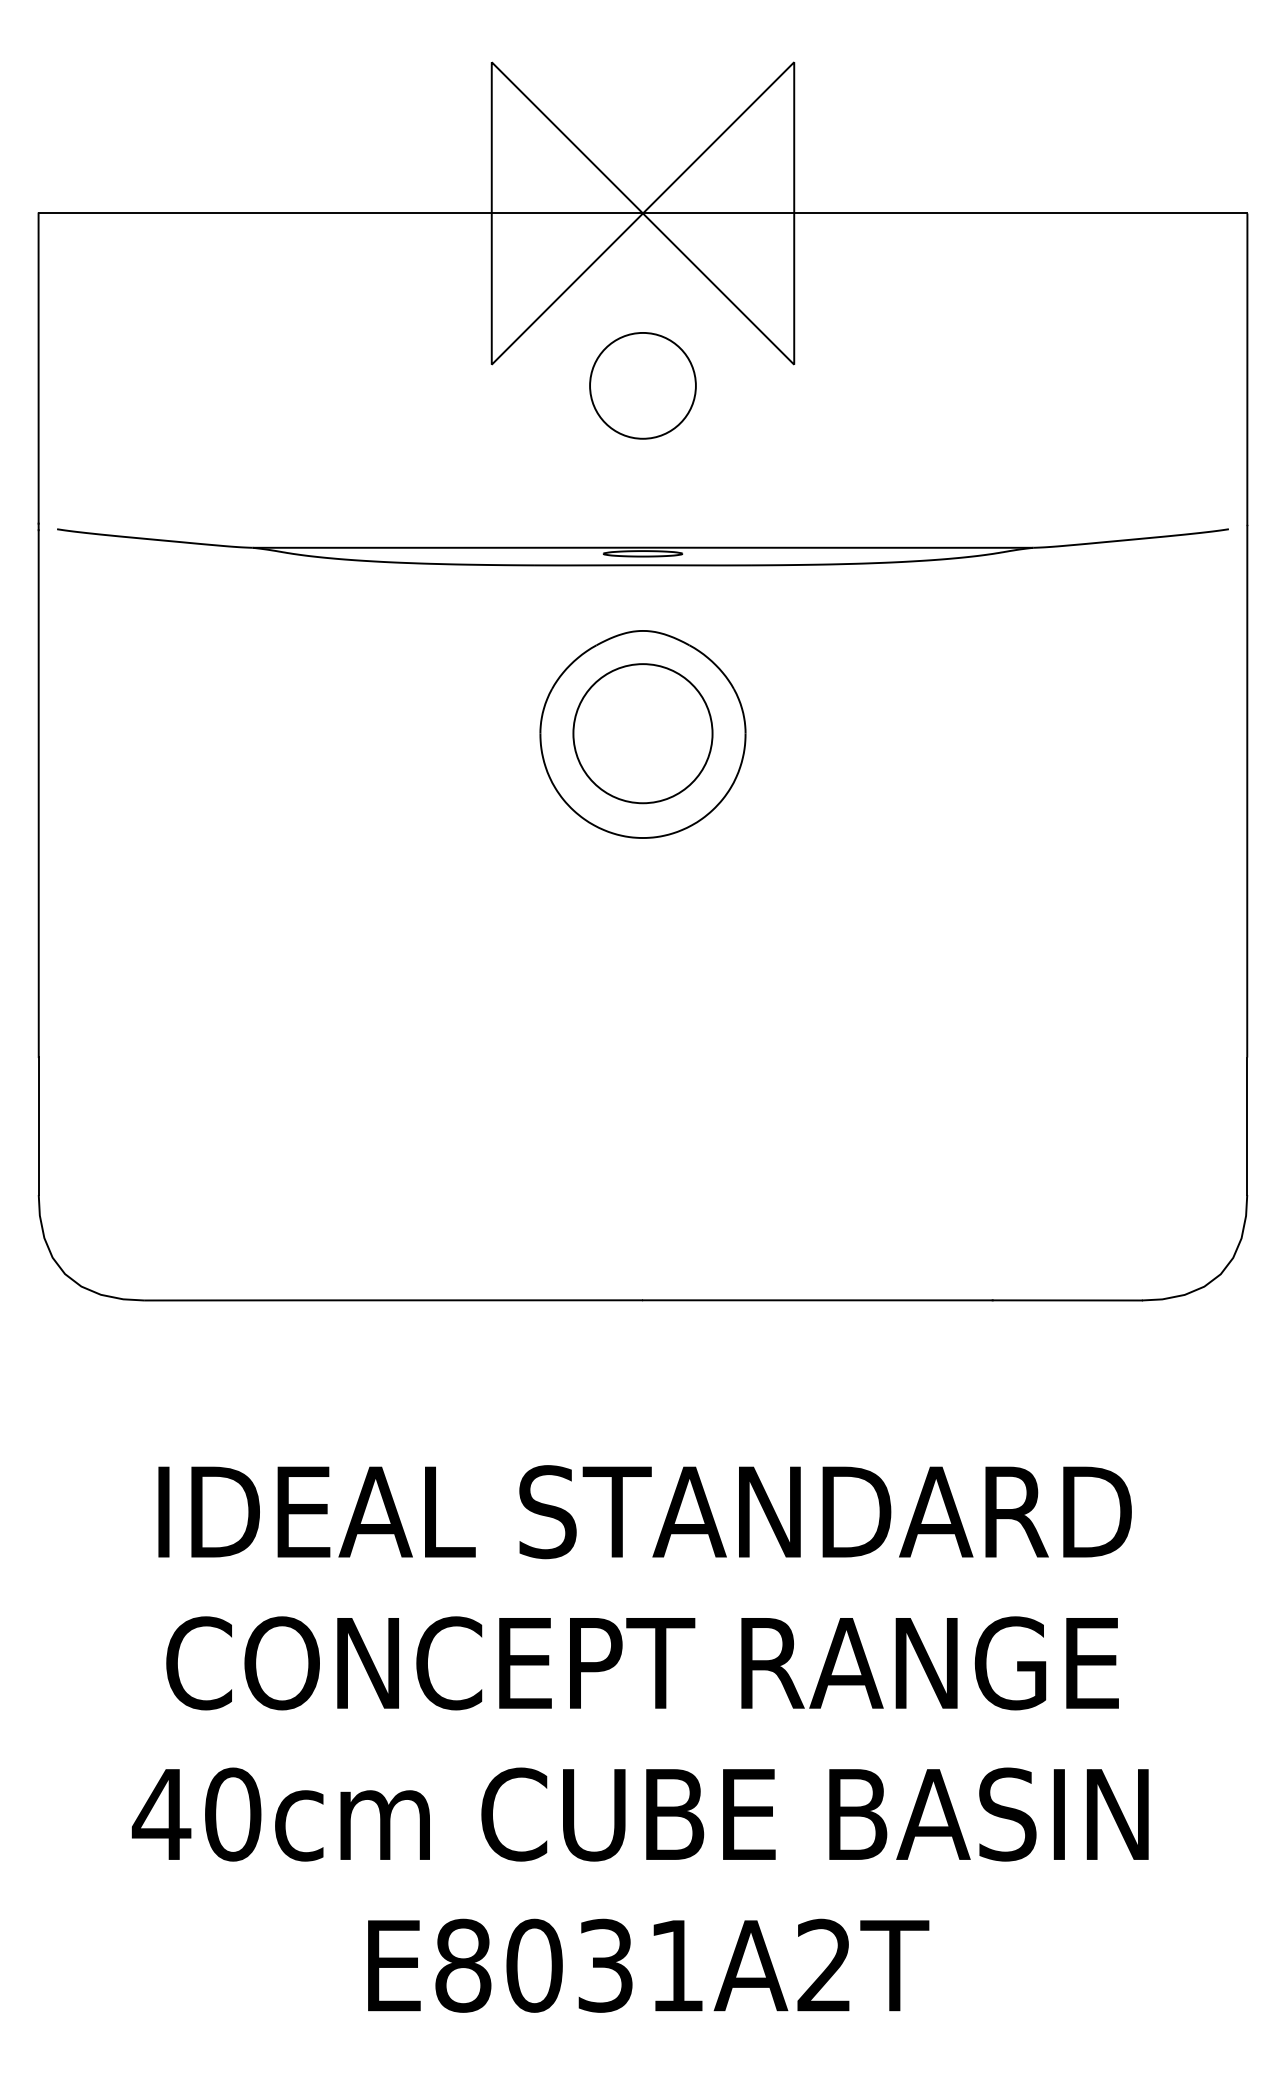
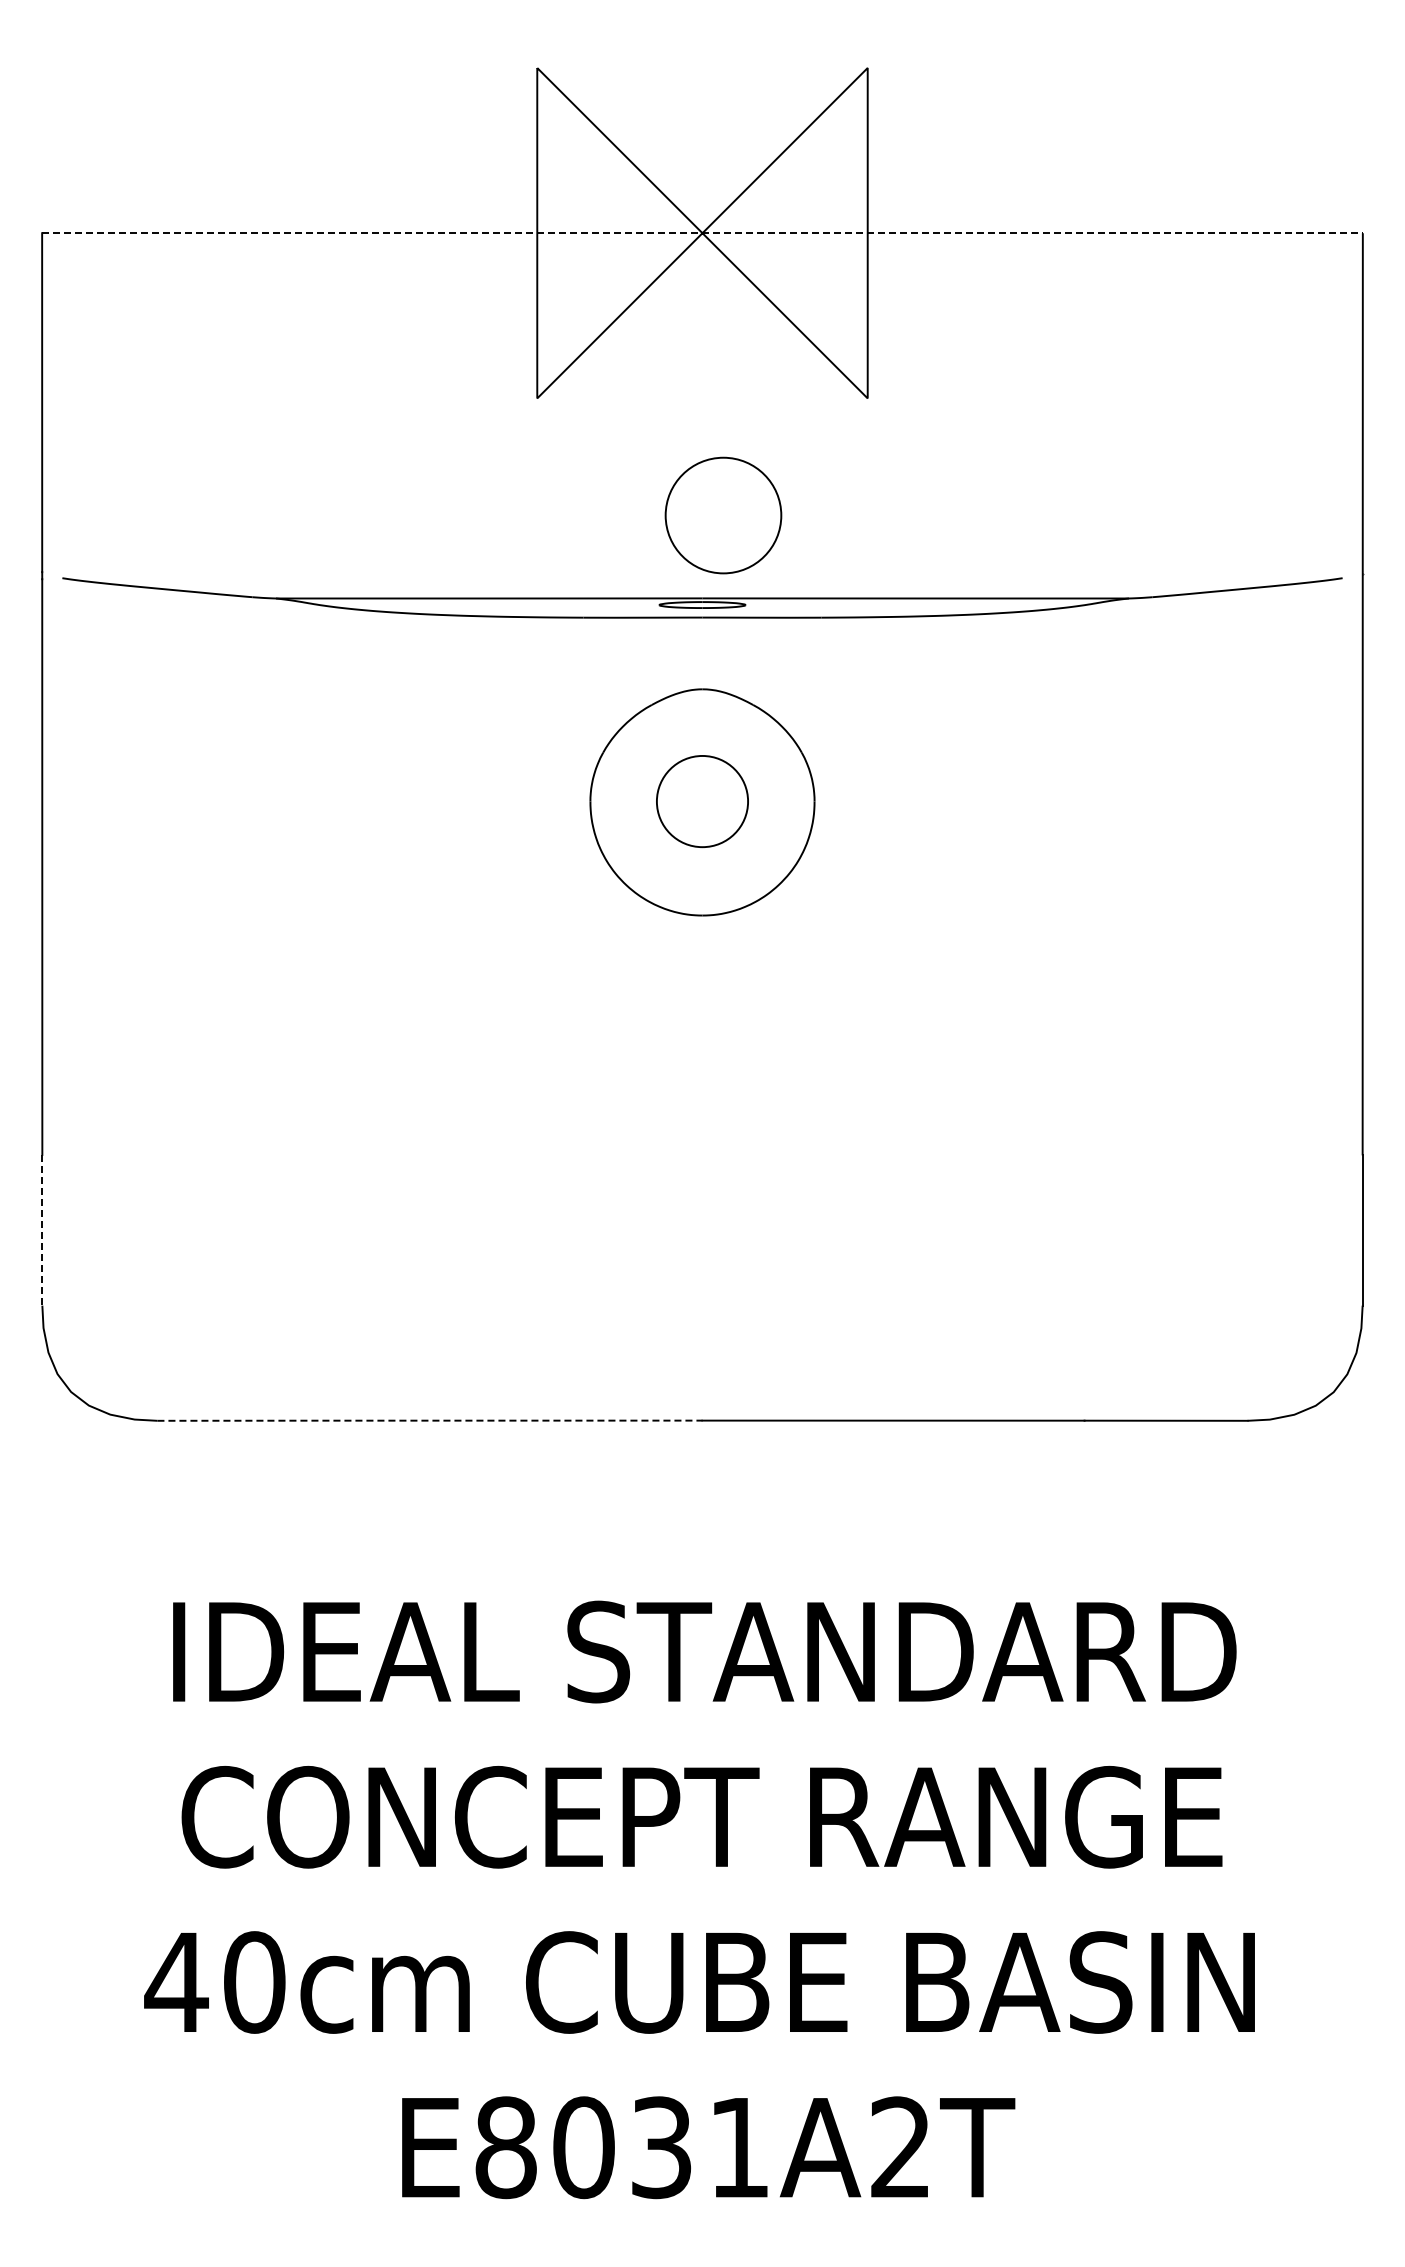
line: (643, 213) -> (702, 233), solid -> dashed
circle: (643, 385) -> (723, 515), moved
circle: (643, 733) -> (702, 801), size x0.6
line: (38, 1126) -> (42, 1230), solid -> dashed
line: (393, 1300) -> (429, 1420), solid -> dashed

